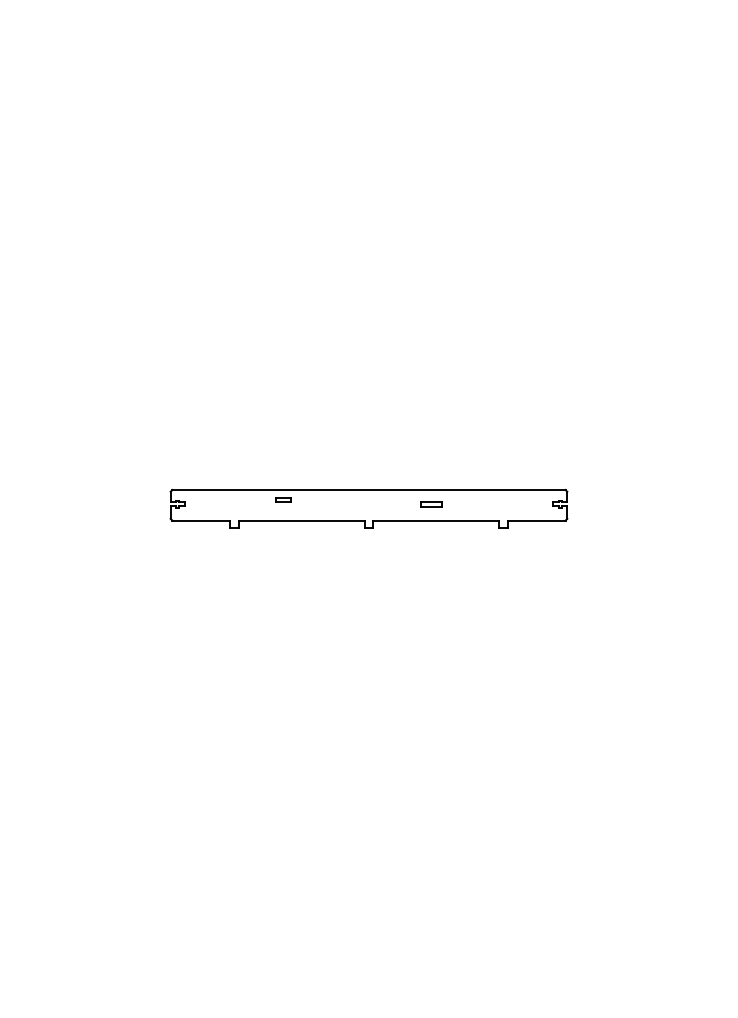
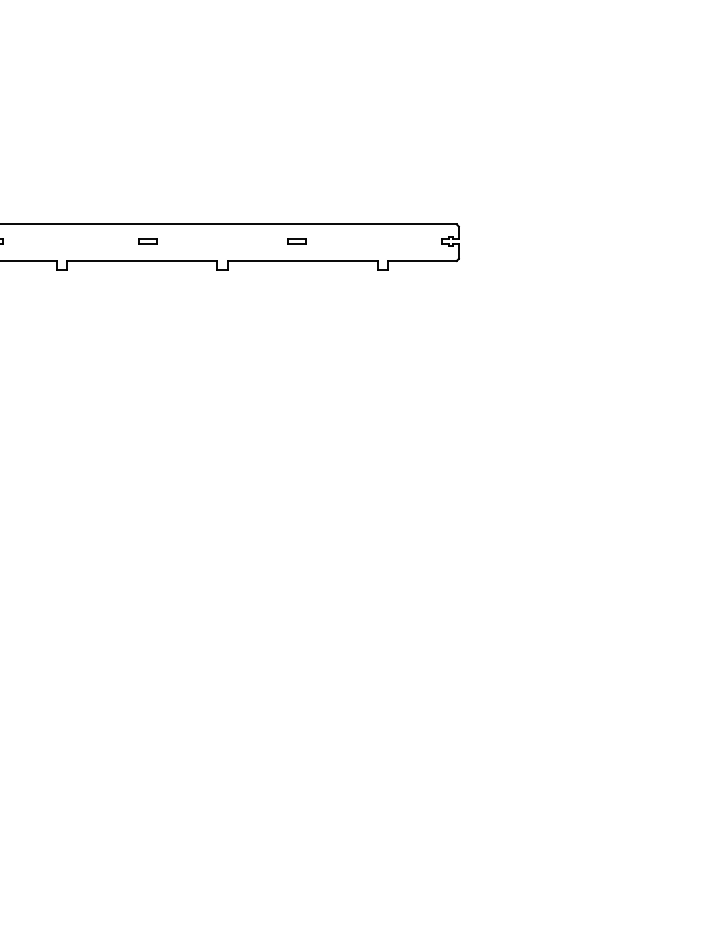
part: (283, 499) -> (148, 240), moved
part: (431, 503) -> (297, 240), size x0.71

